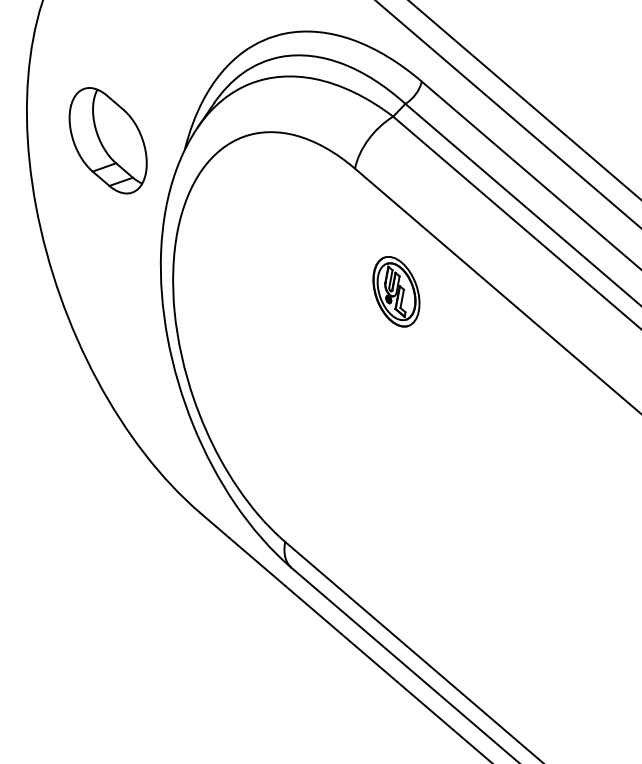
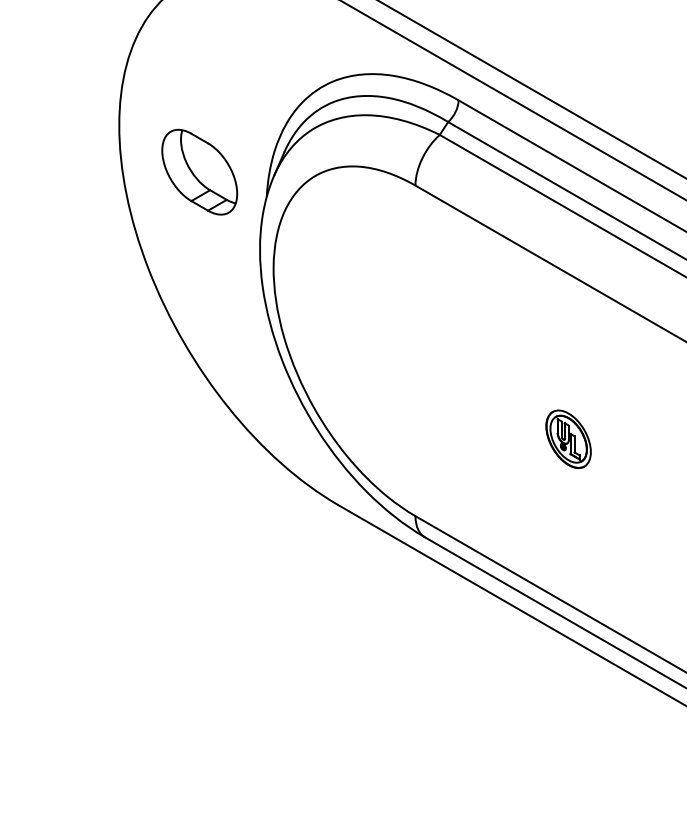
part: (108, 139) -> (199, 171), moved
part: (396, 290) -> (568, 438), moved

